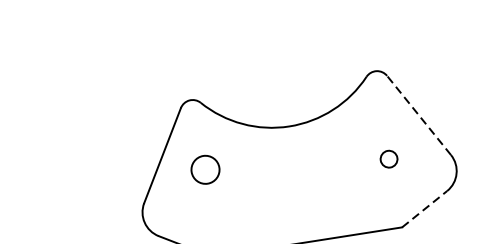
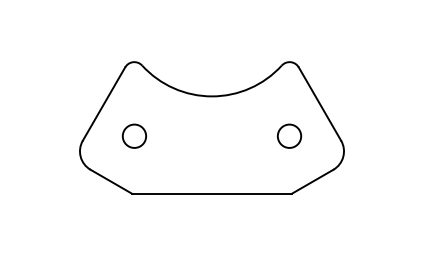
line: (418, 114) -> (319, 103), dashed -> solid
circle: (388, 158) -> (289, 135), size x1.67
circle: (204, 169) -> (133, 135), moved
line: (424, 208) -> (312, 181), dashed -> solid

